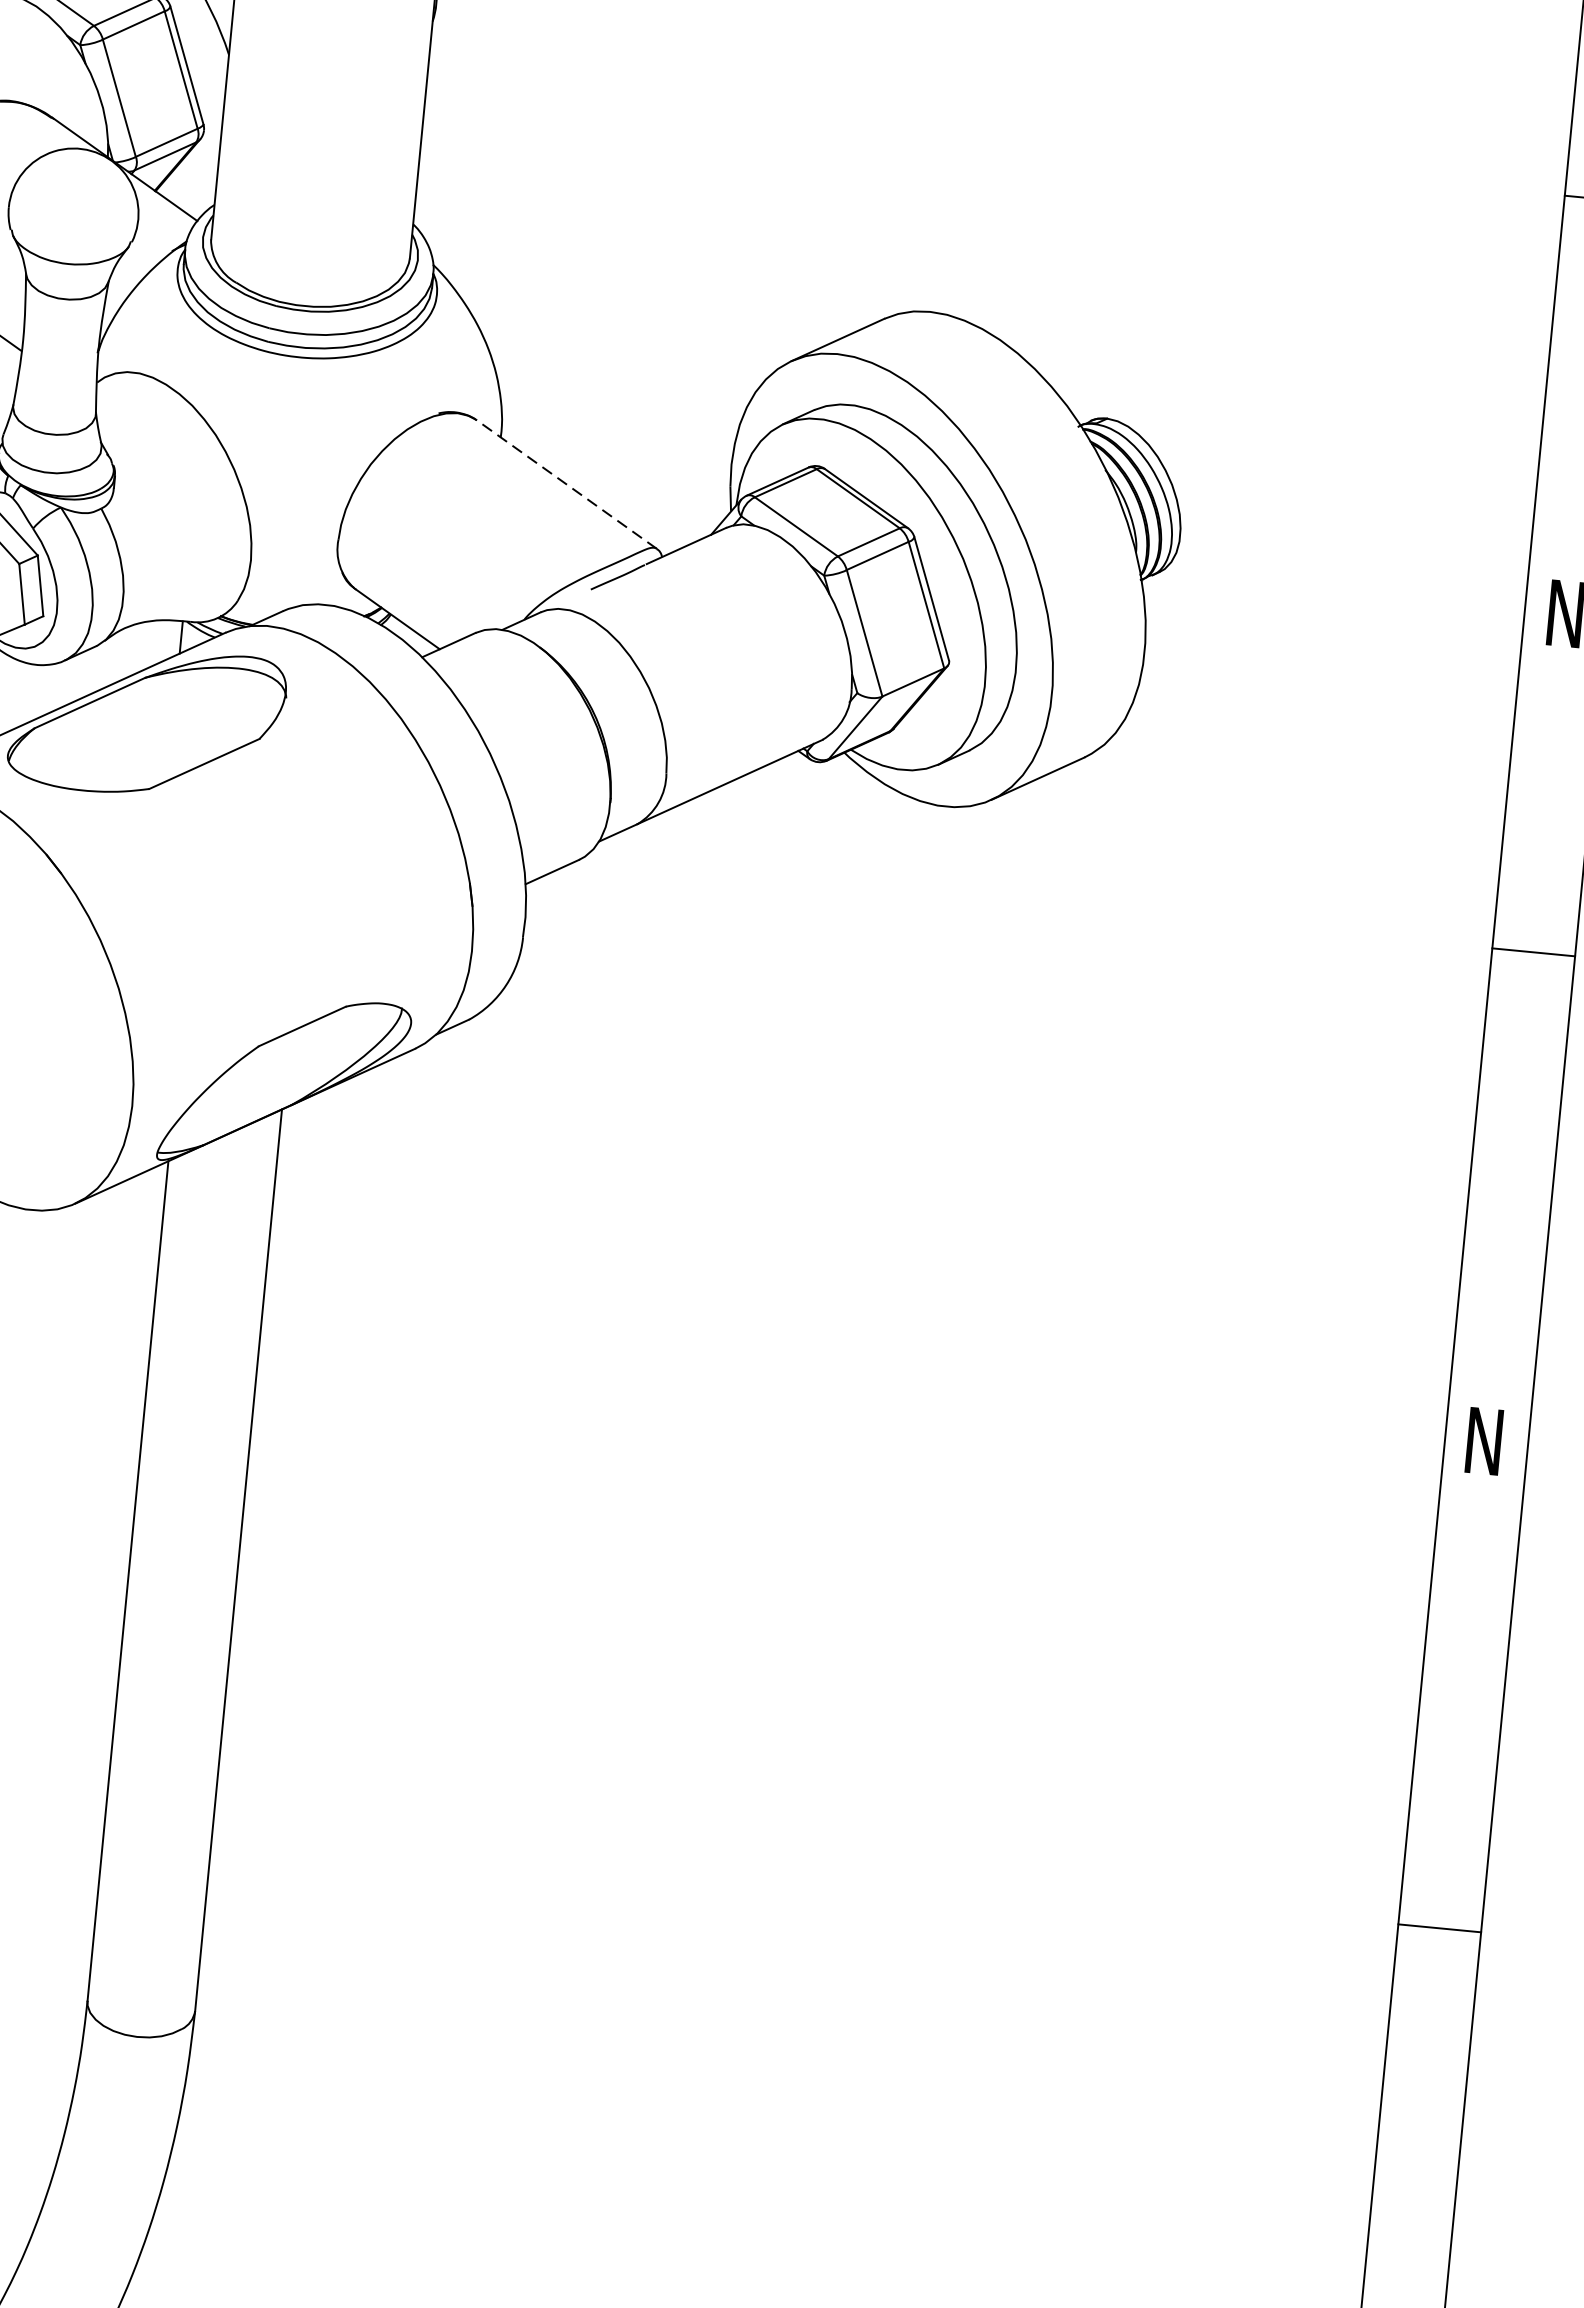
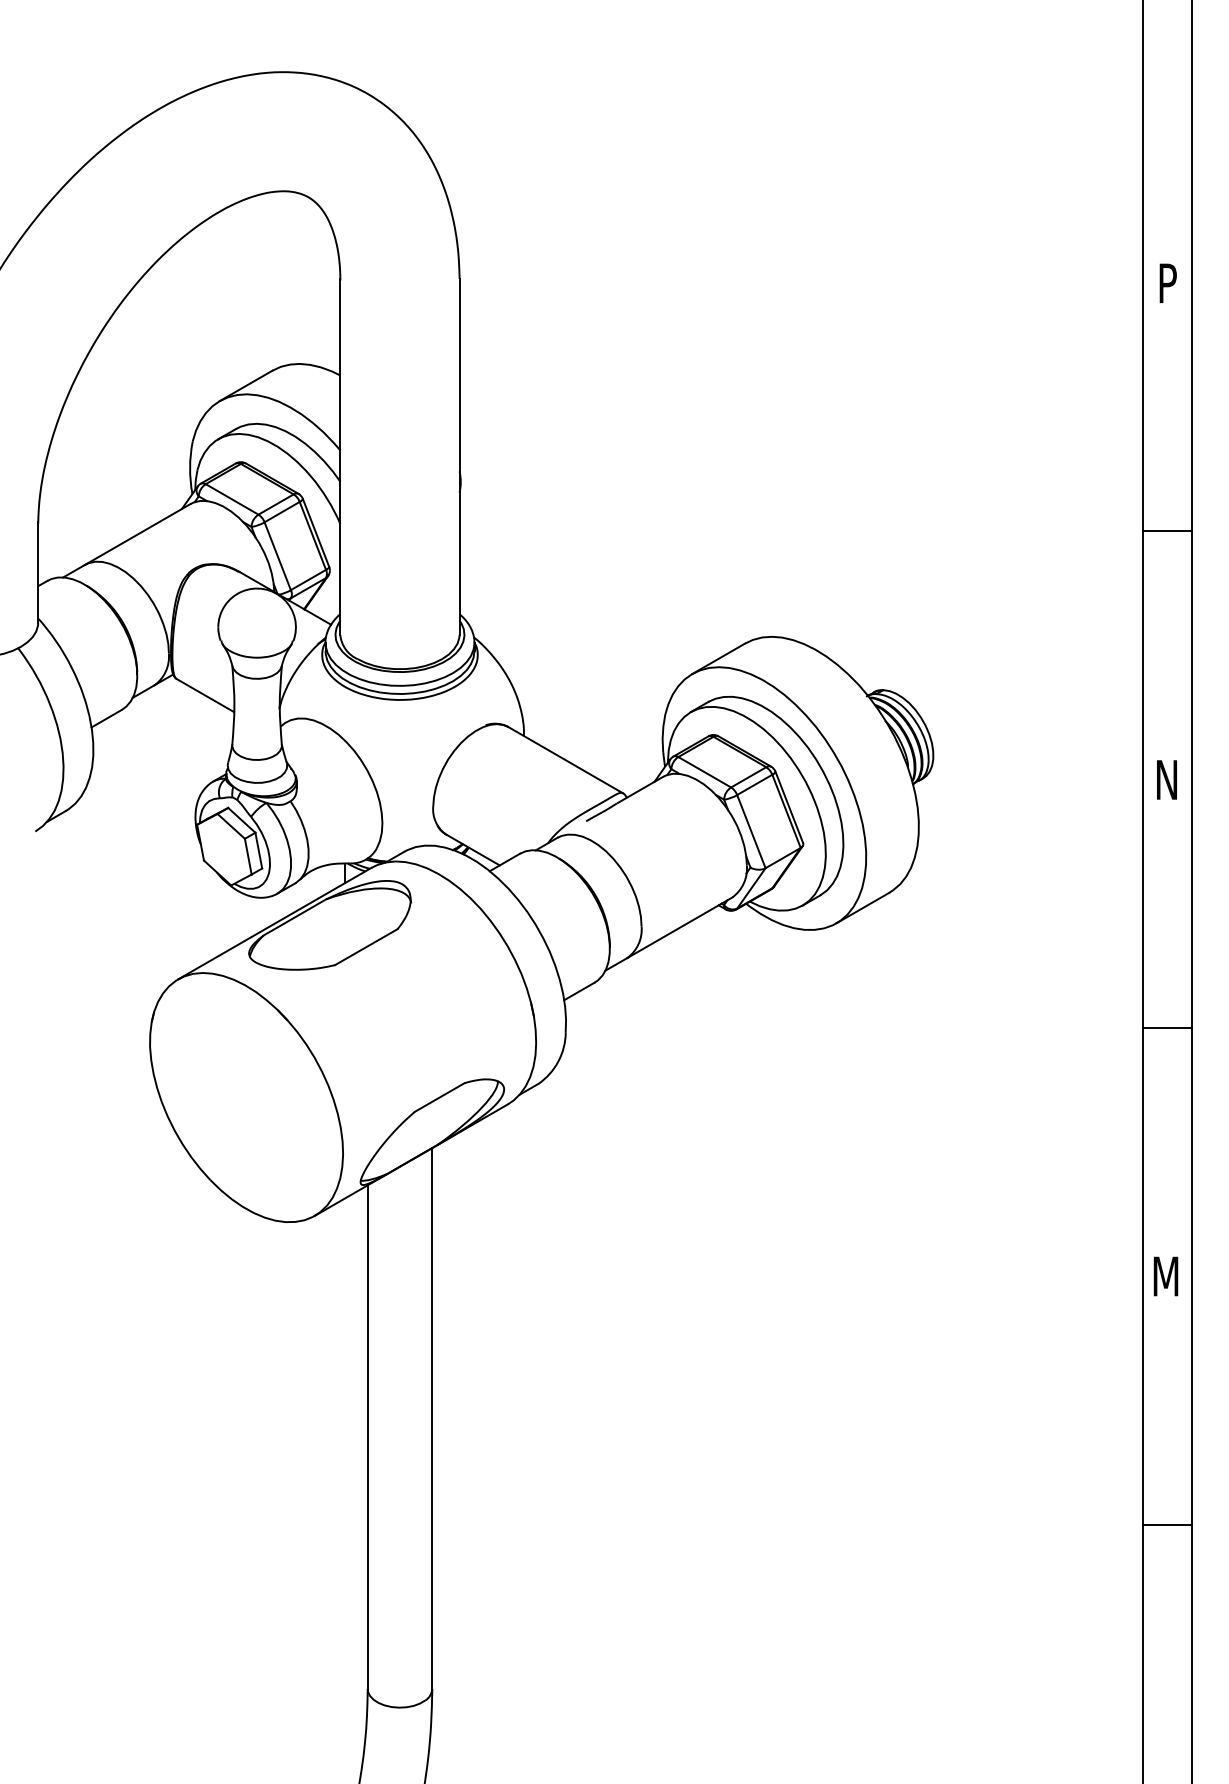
line: (566, 483) -> (565, 759), dashed -> solid
line: (1533, 953) -> (1167, 1028), moved
text: (1483, 1441) -> (1165, 1276), N -> M
line: (1439, 1928) -> (1167, 1524), moved

